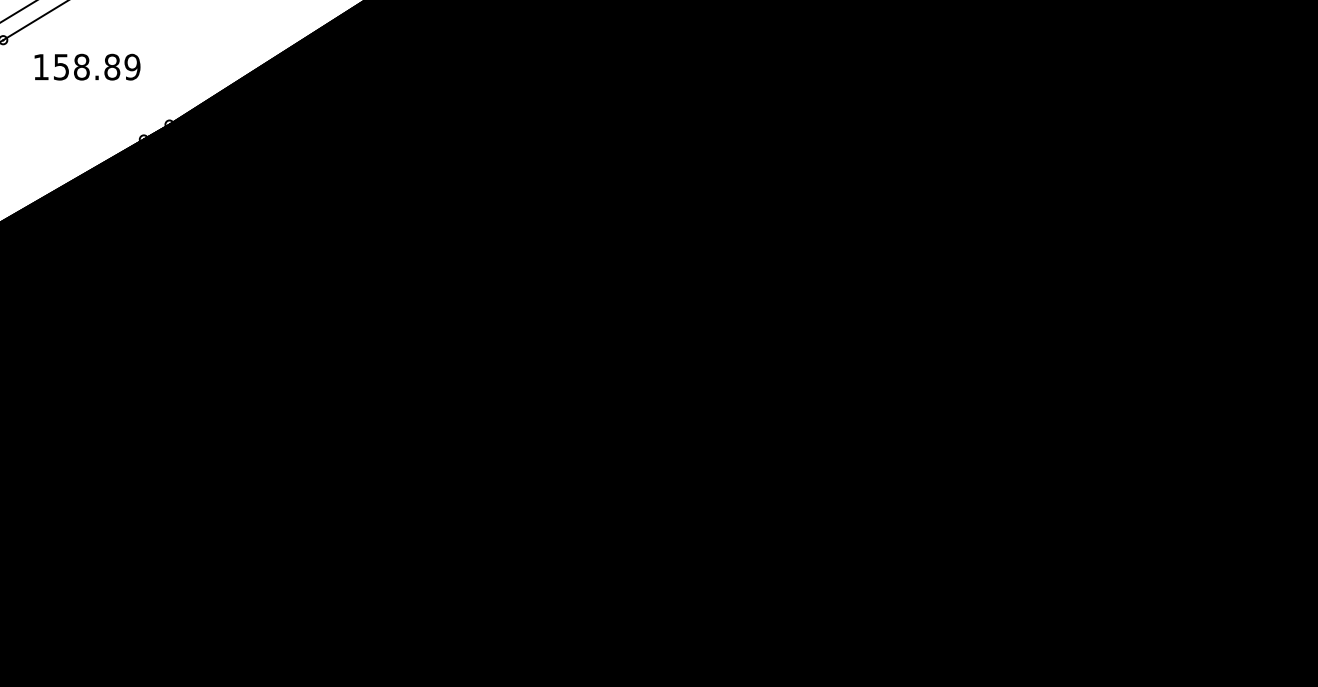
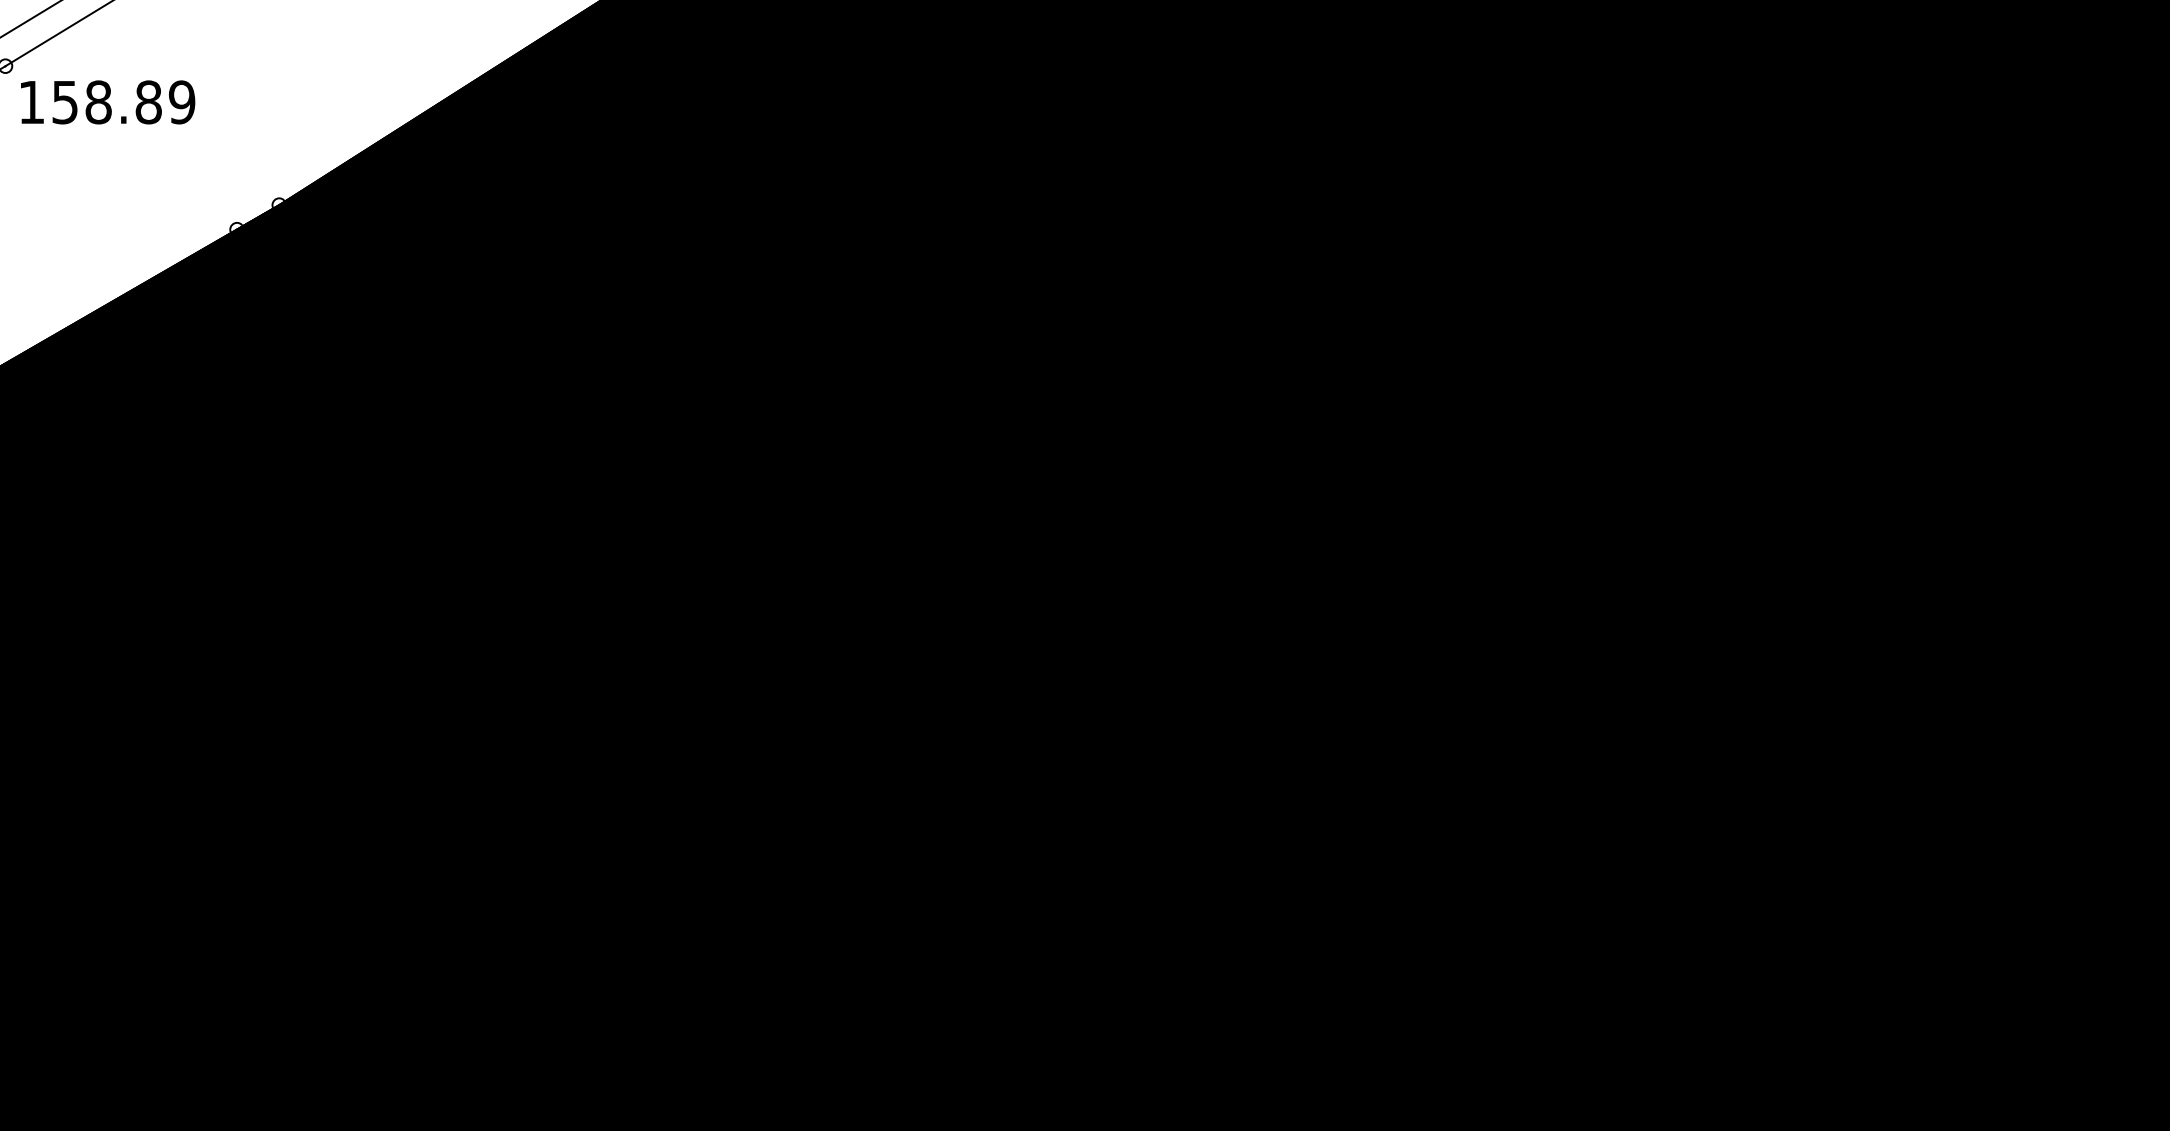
text: (87, 66) -> (107, 101), moved

